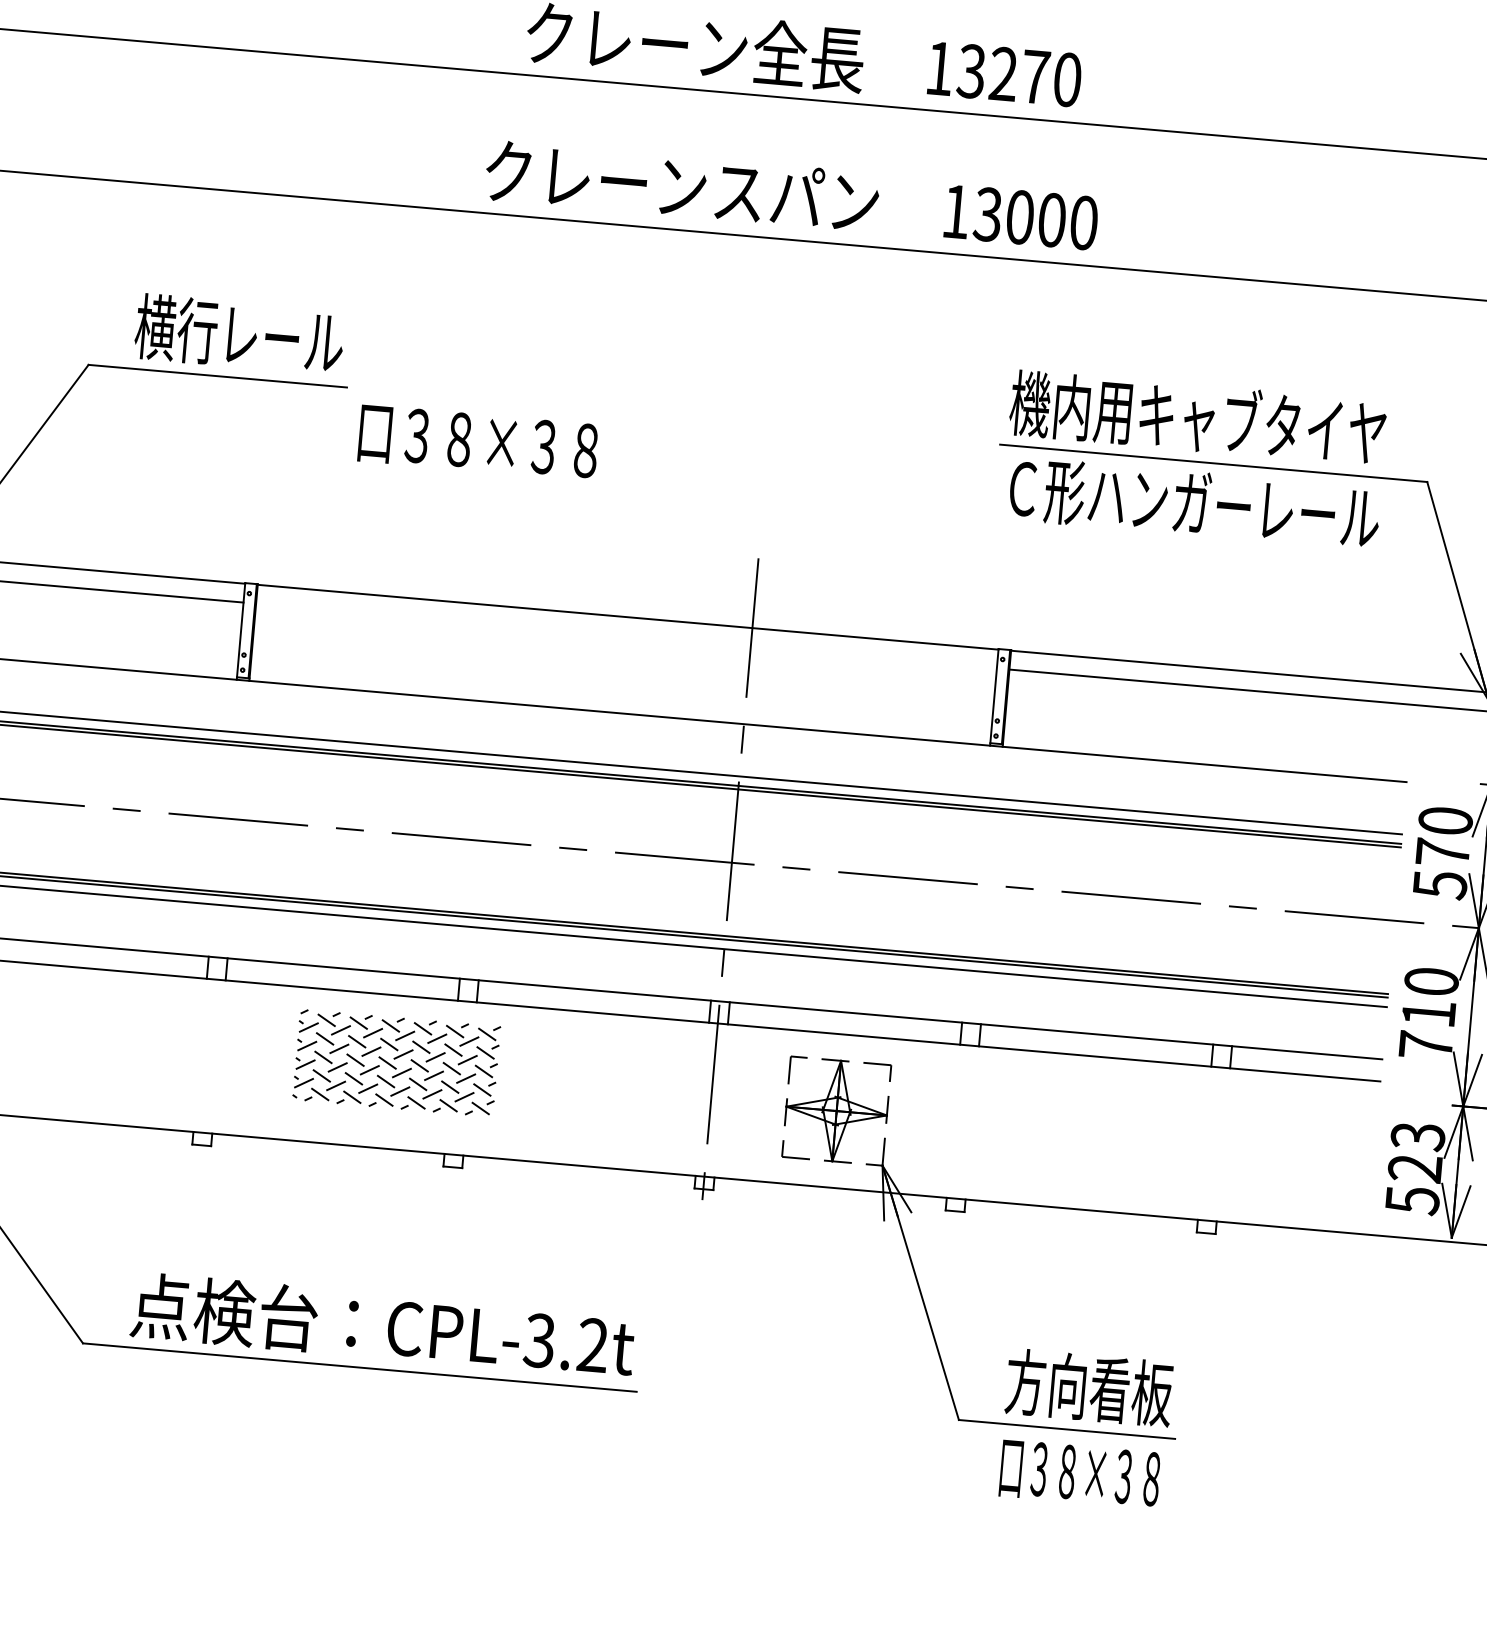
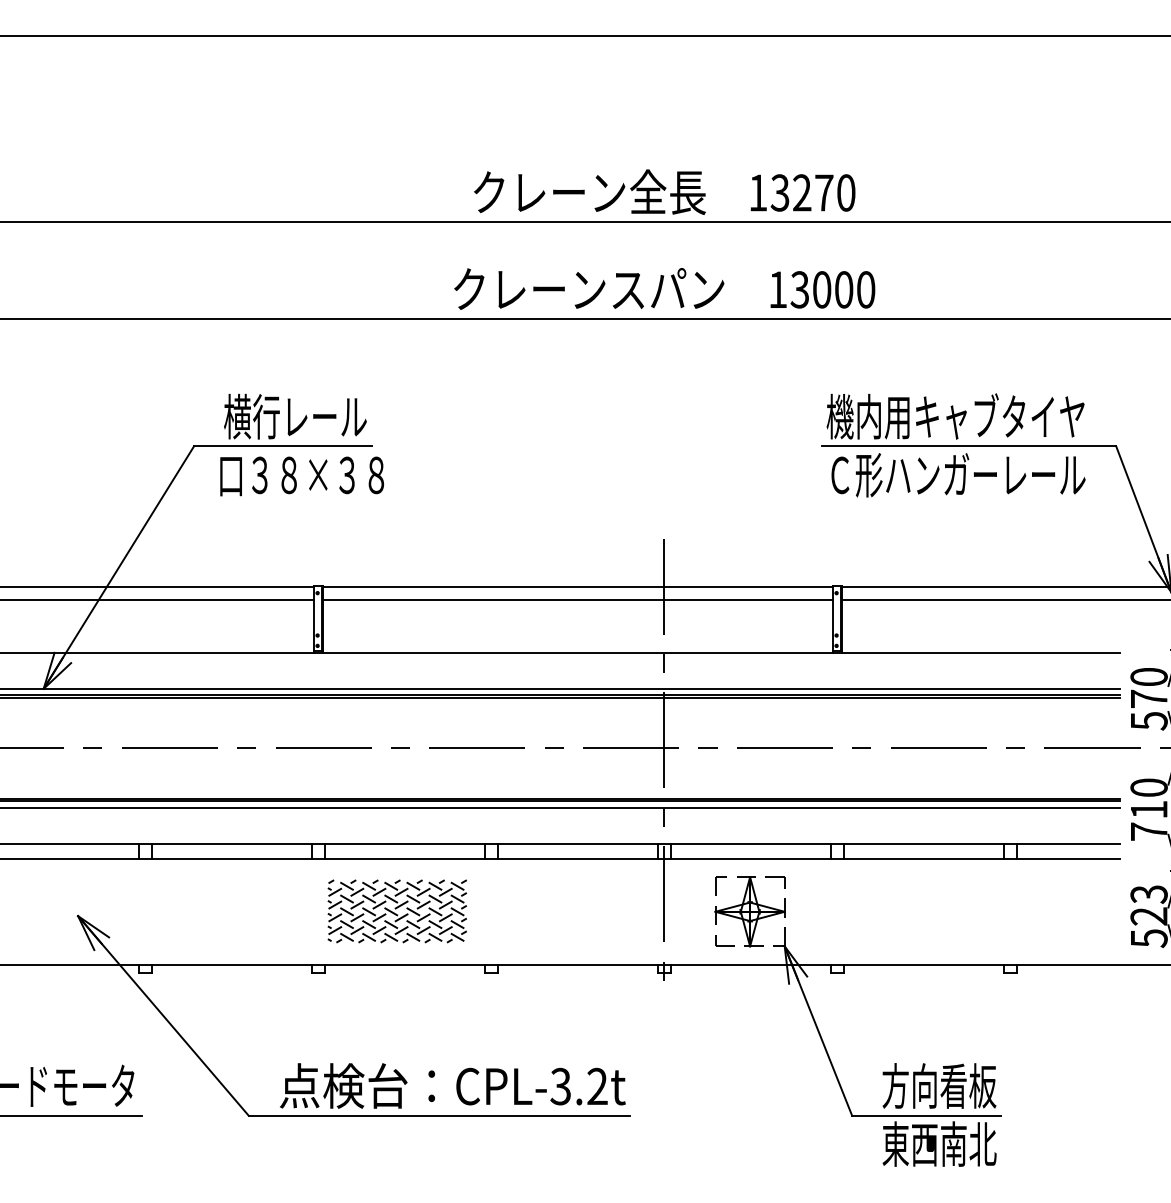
text: (477, 442) -> (301, 476), moved
line: (625, 635) -> (577, 599), added
part: (395, 1063) -> (396, 911), moved
text: (1082, 1471) -> (939, 1143), 口３８×３８ -> 東西南北

